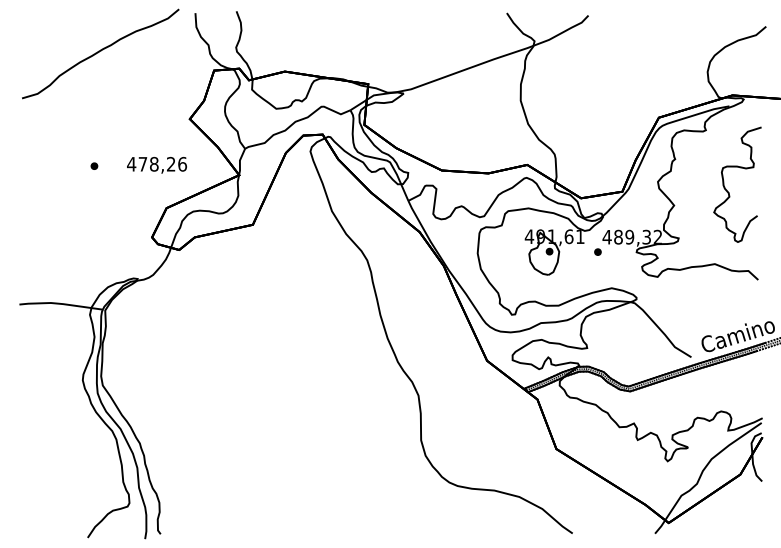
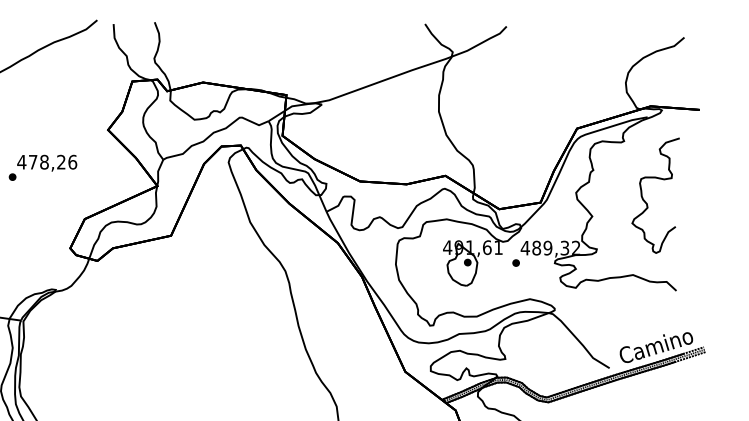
text: (156, 165) -> (46, 163), moved

